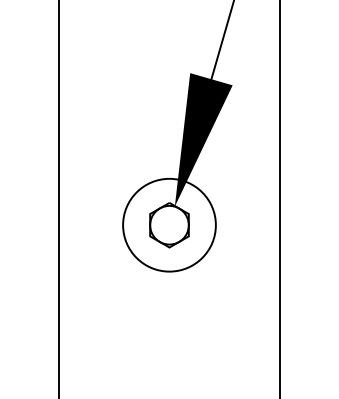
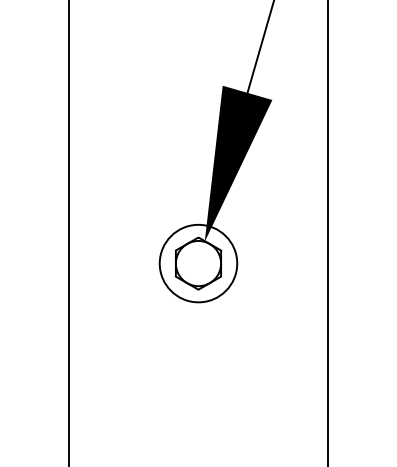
circle: (169, 225) -> (198, 263), size x0.71

